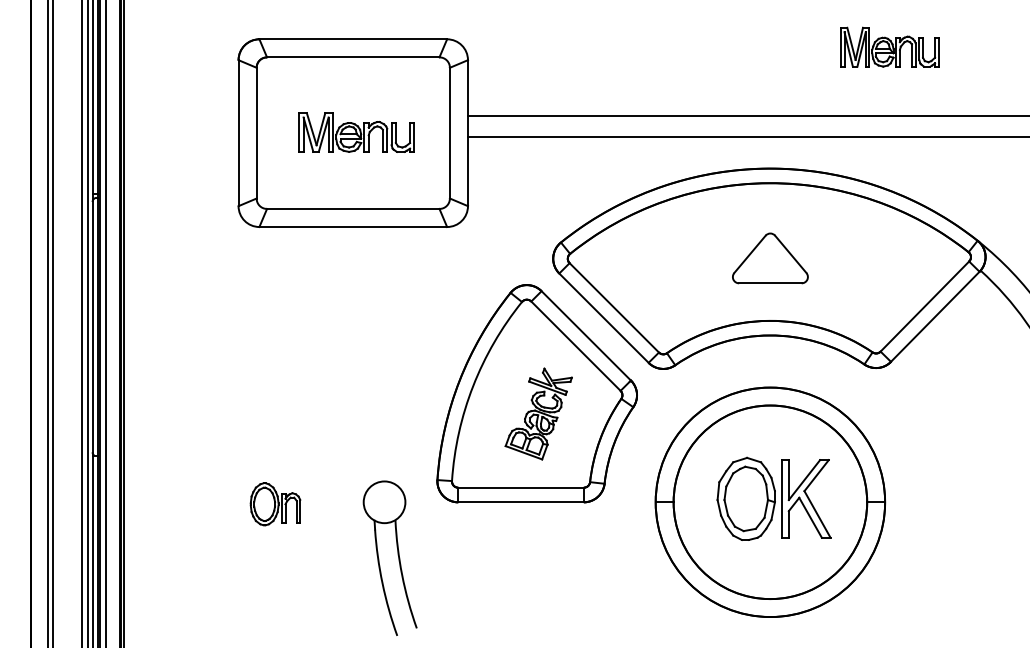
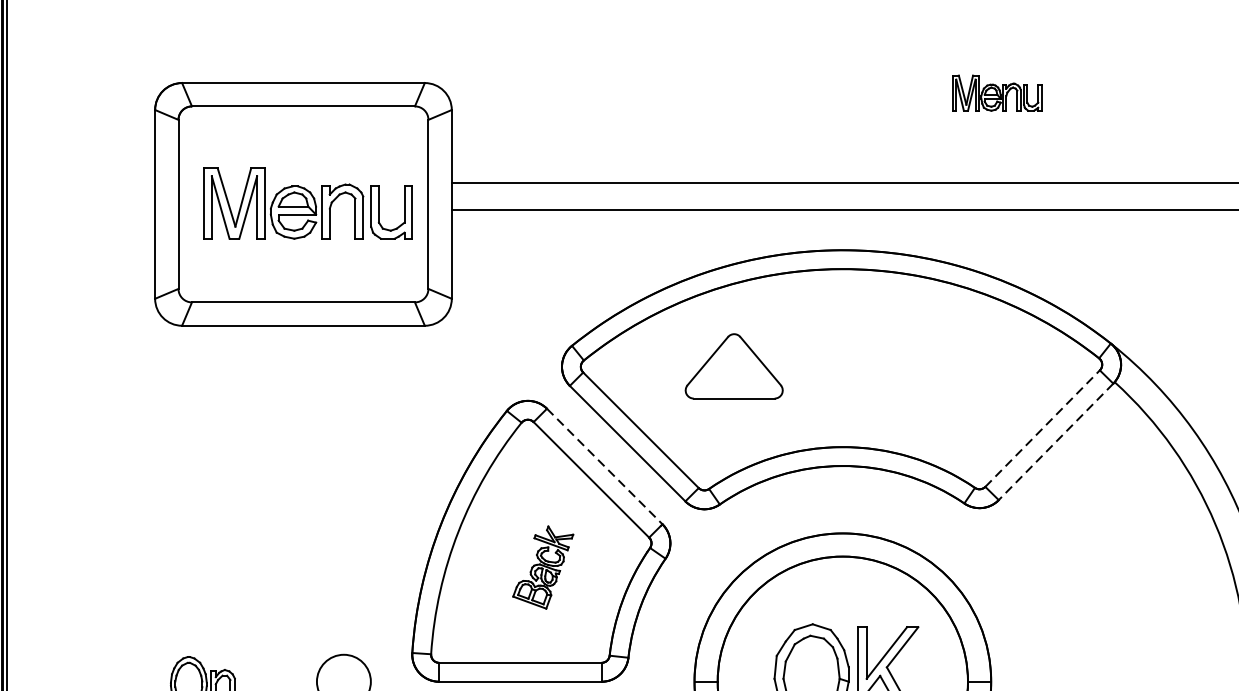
part: (889, 46) -> (996, 92), size x0.7
part: (356, 132) -> (307, 203), size x1.4
part: (770, 258) -> (734, 366), moved
line: (925, 306) -> (1043, 428), solid -> dashed
line: (934, 317) -> (1055, 442), solid -> dashed
line: (586, 336) -> (605, 467), solid -> dashed
part: (538, 413) -> (542, 566), size x0.7

